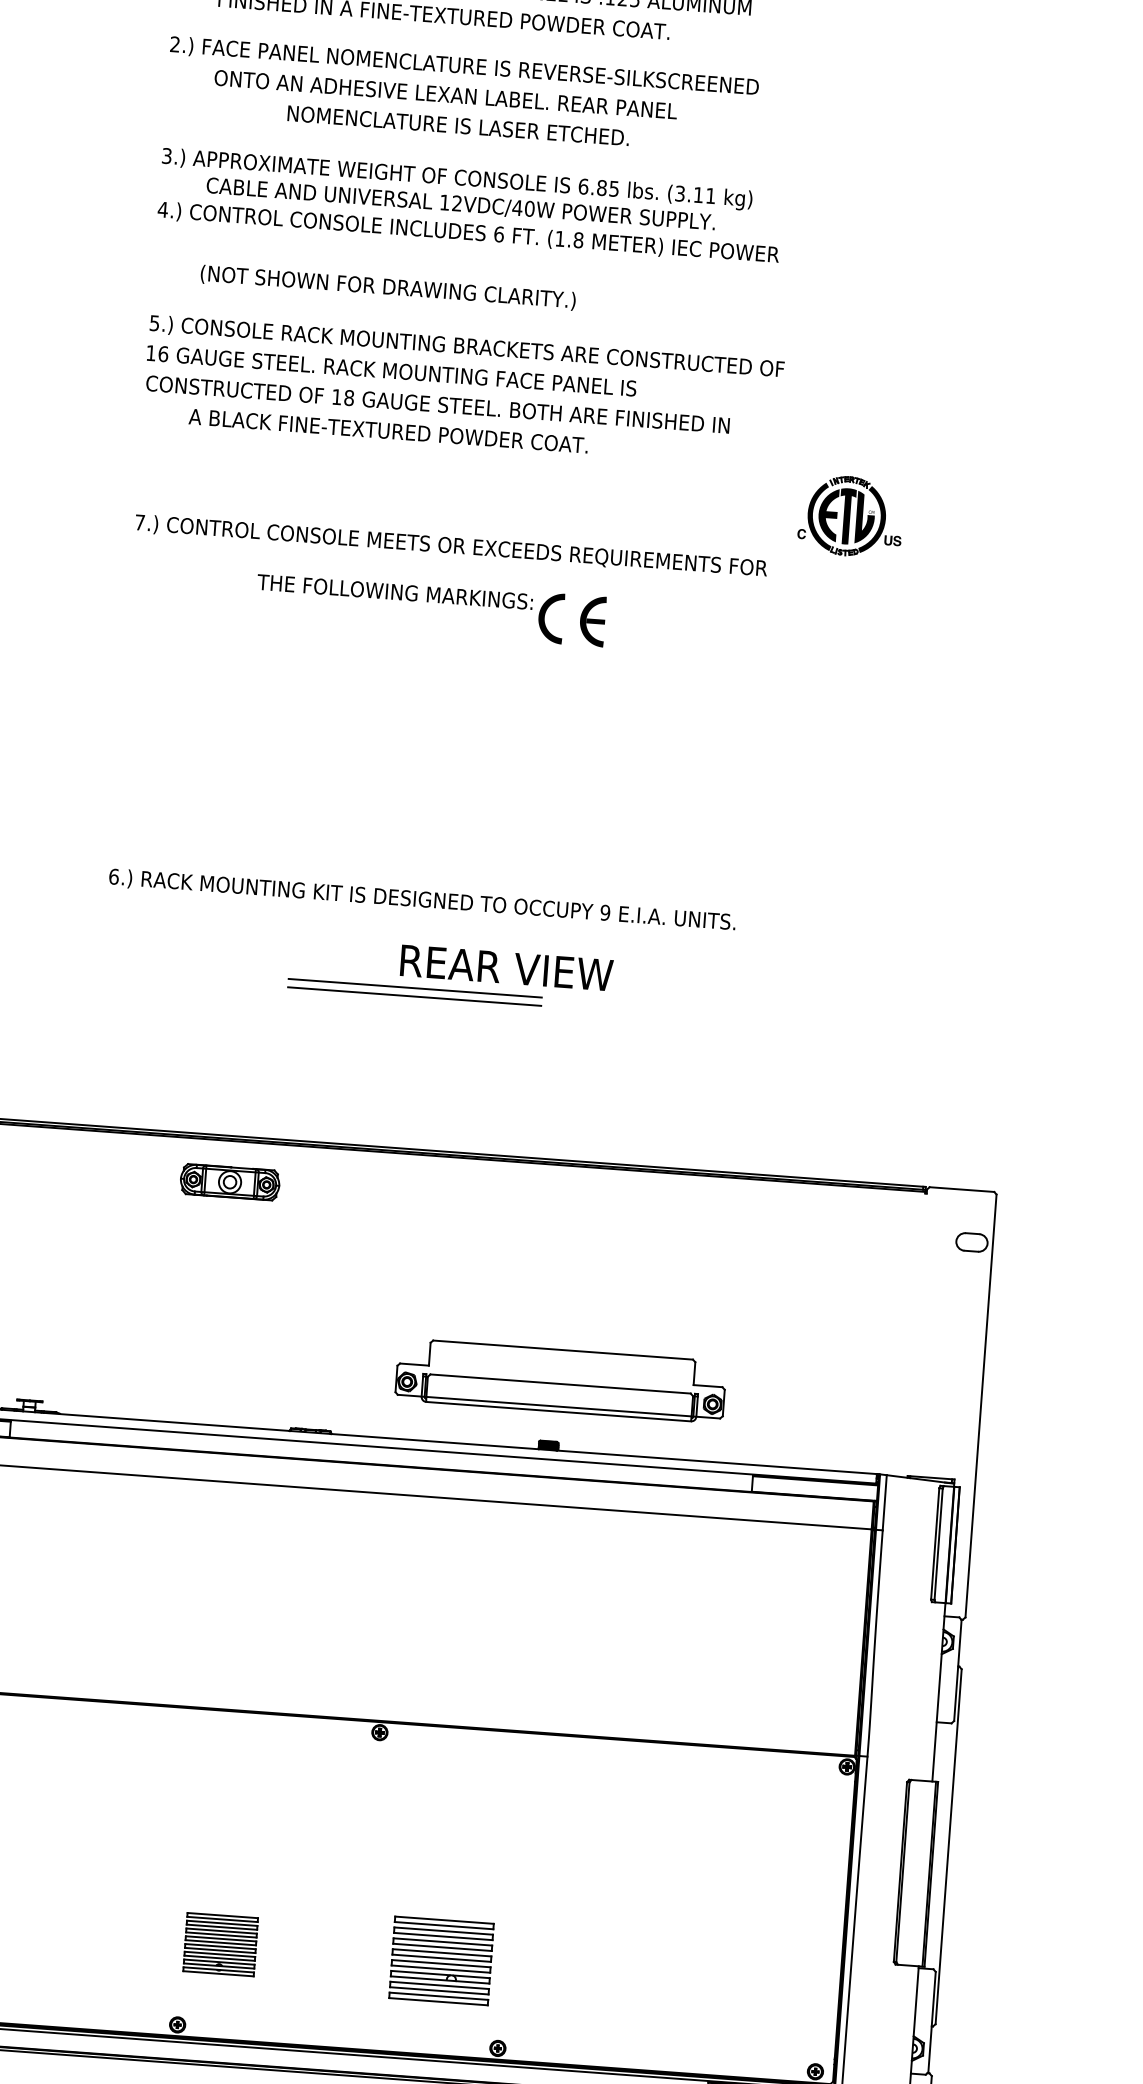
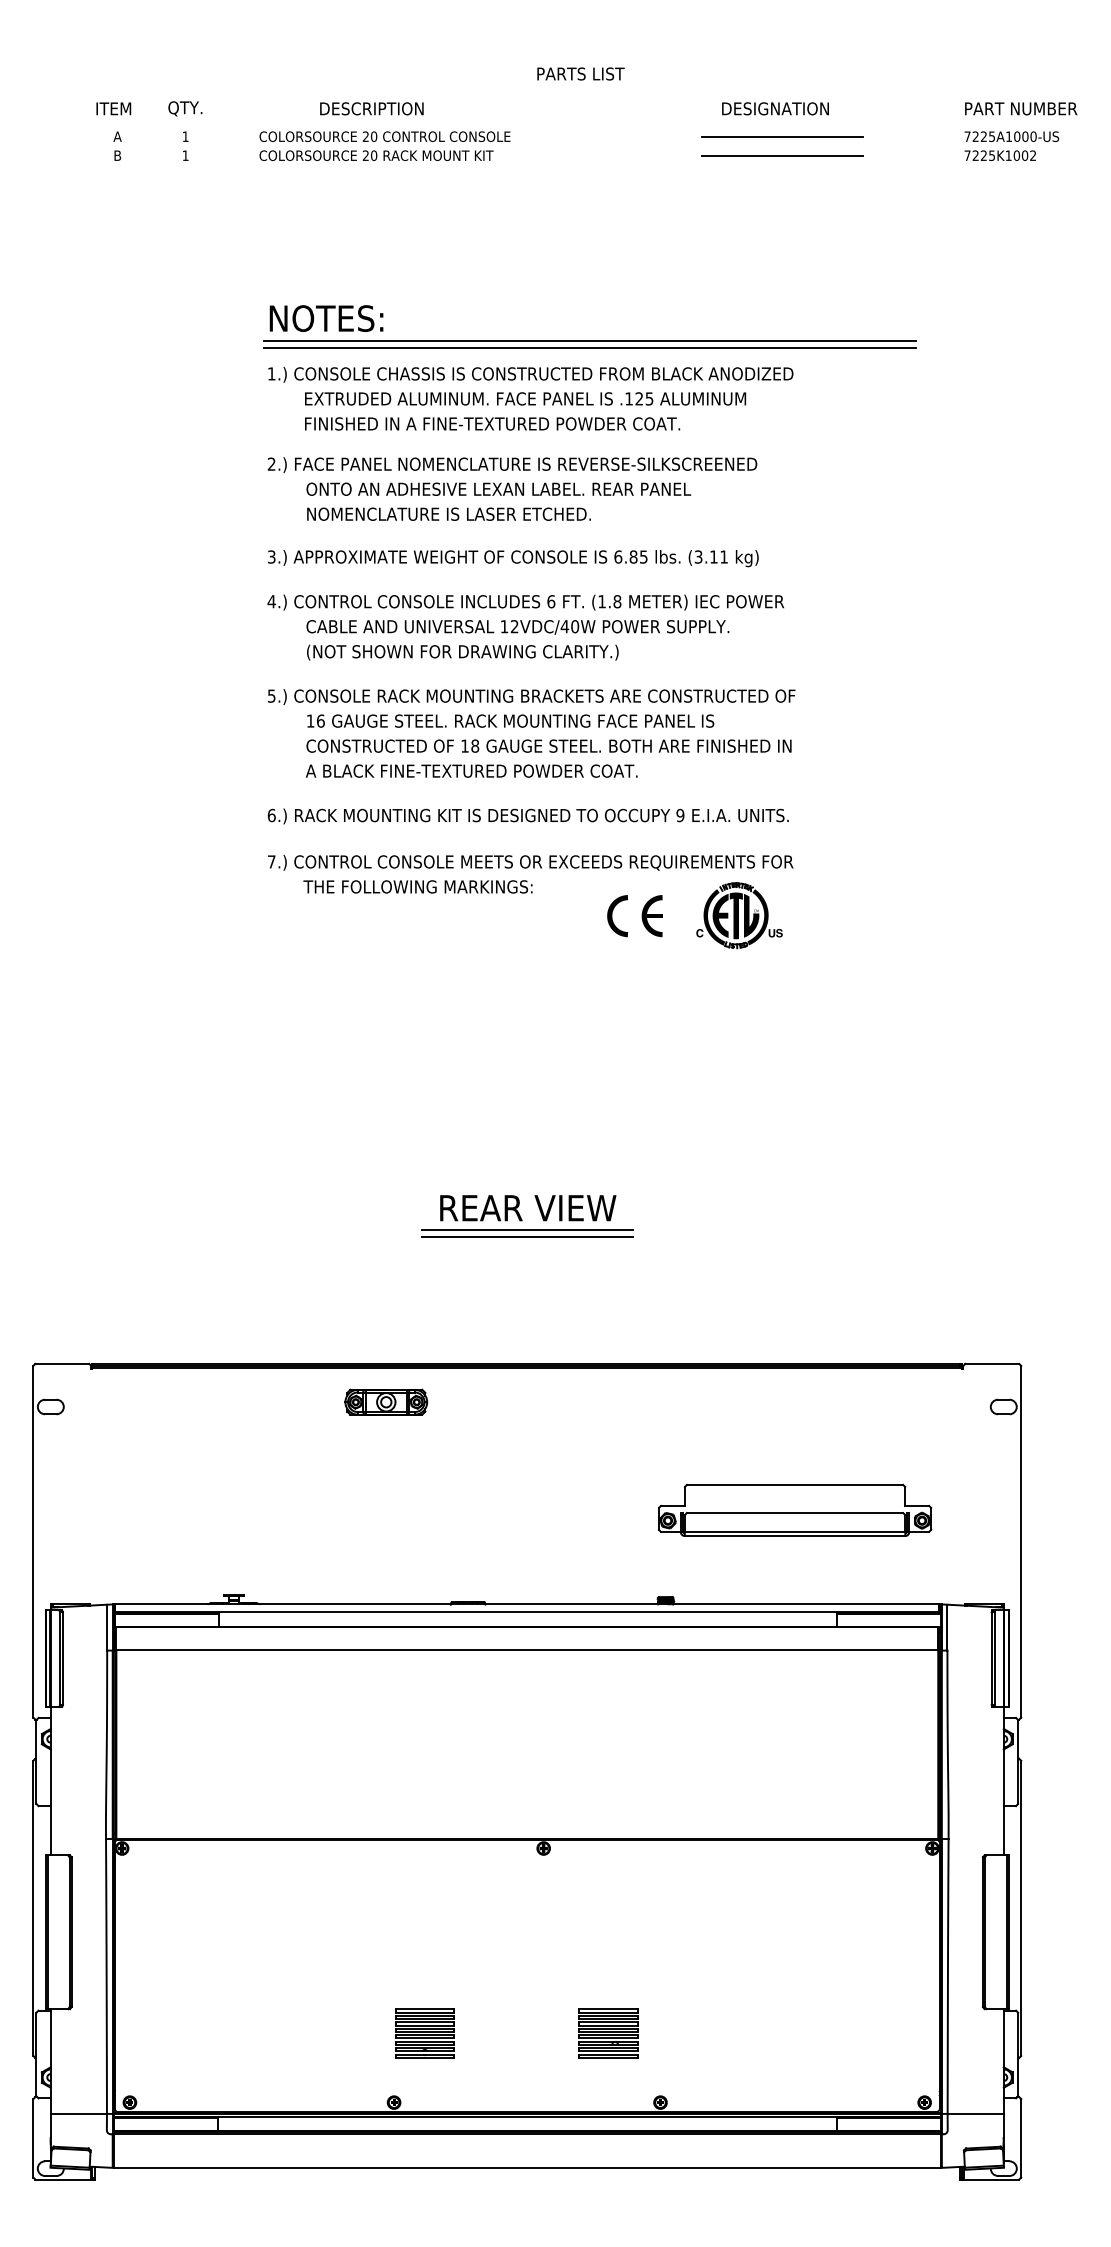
text: (457, 124) -> (448, 513), moved
text: (460, 204) -> (517, 627), moved
text: (391, 370) -> (510, 720), moved
text: (437, 403) -> (548, 745), moved
part: (850, 516) -> (739, 915), moved
text: (394, 591) -> (417, 886), moved
text: (421, 900) -> (527, 816), moved
text: (507, 968) -> (528, 1208), moved
part: (561, 1379) -> (795, 1509), moved
part: (441, 1960) -> (608, 2033), size x0.71

